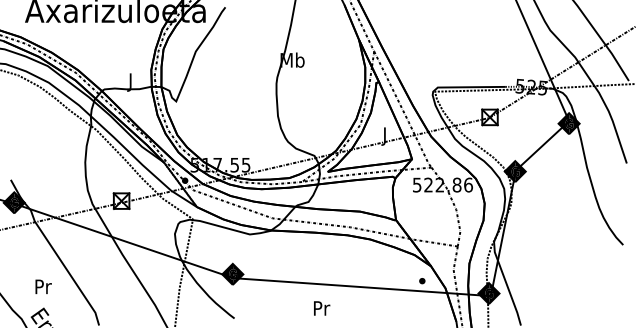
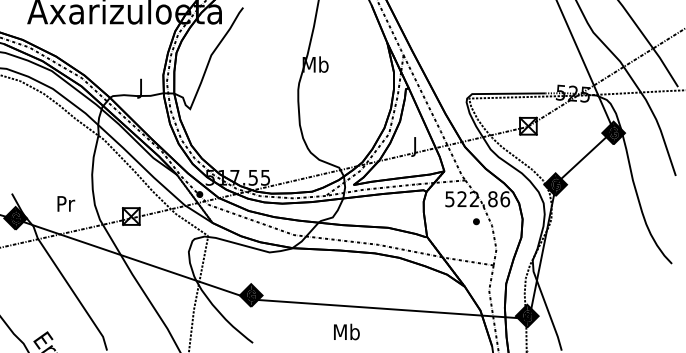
part: (422, 280) -> (476, 221), moved
text: (43, 286) -> (66, 203), moved
text: (321, 307) -> (346, 331), Pr -> Mb

